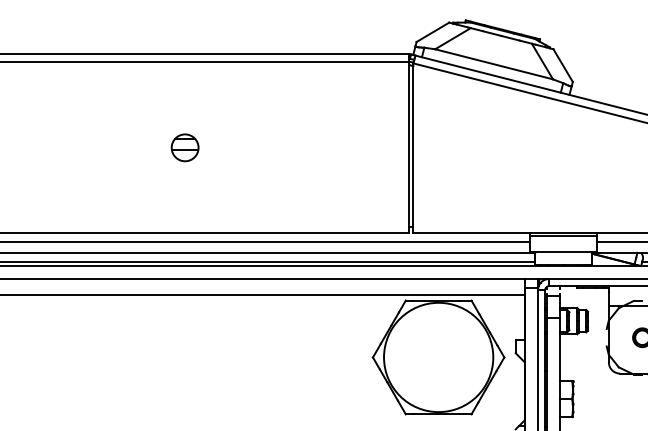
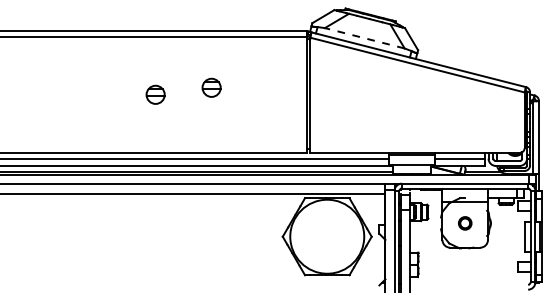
line: (493, 64) -> (364, 38), solid -> dashed
part: (267, 136) -> (211, 87), added

